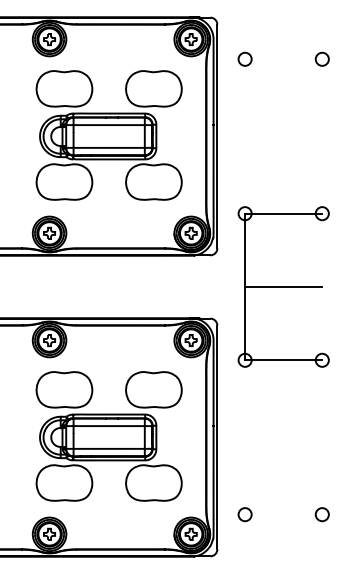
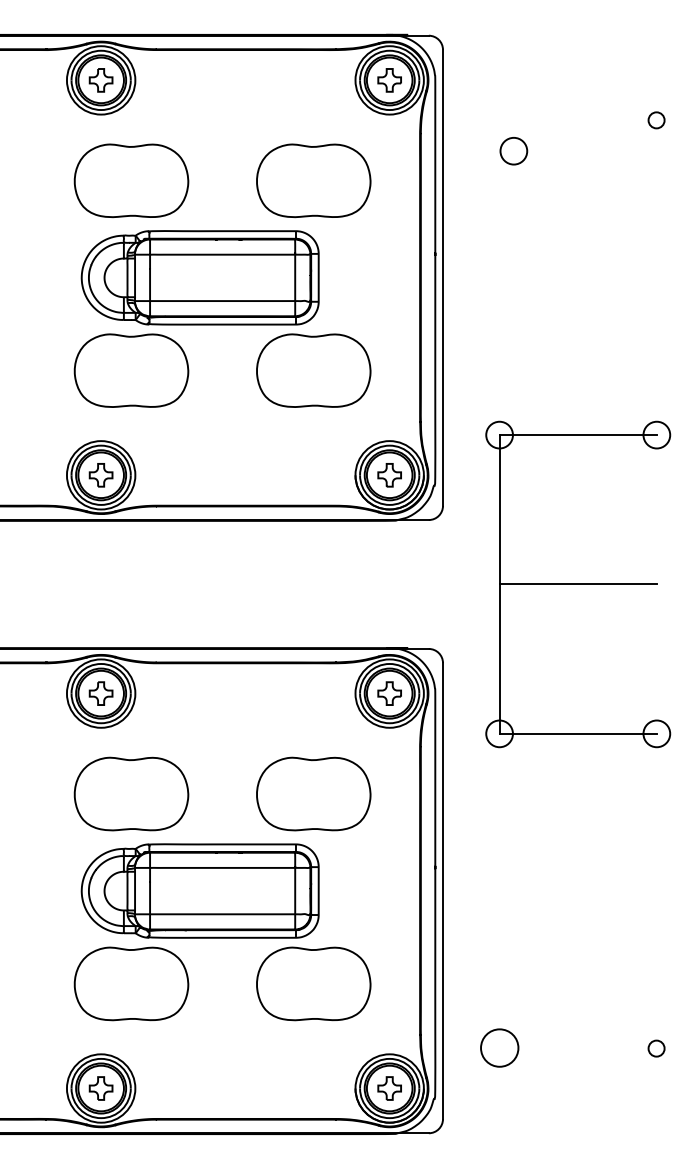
circle: (244, 58) -> (512, 149), moved
circle: (321, 58) -> (655, 118), size x0.6
circle: (244, 514) -> (498, 1048), size x1.4
circle: (321, 514) -> (655, 1048), size x0.6

